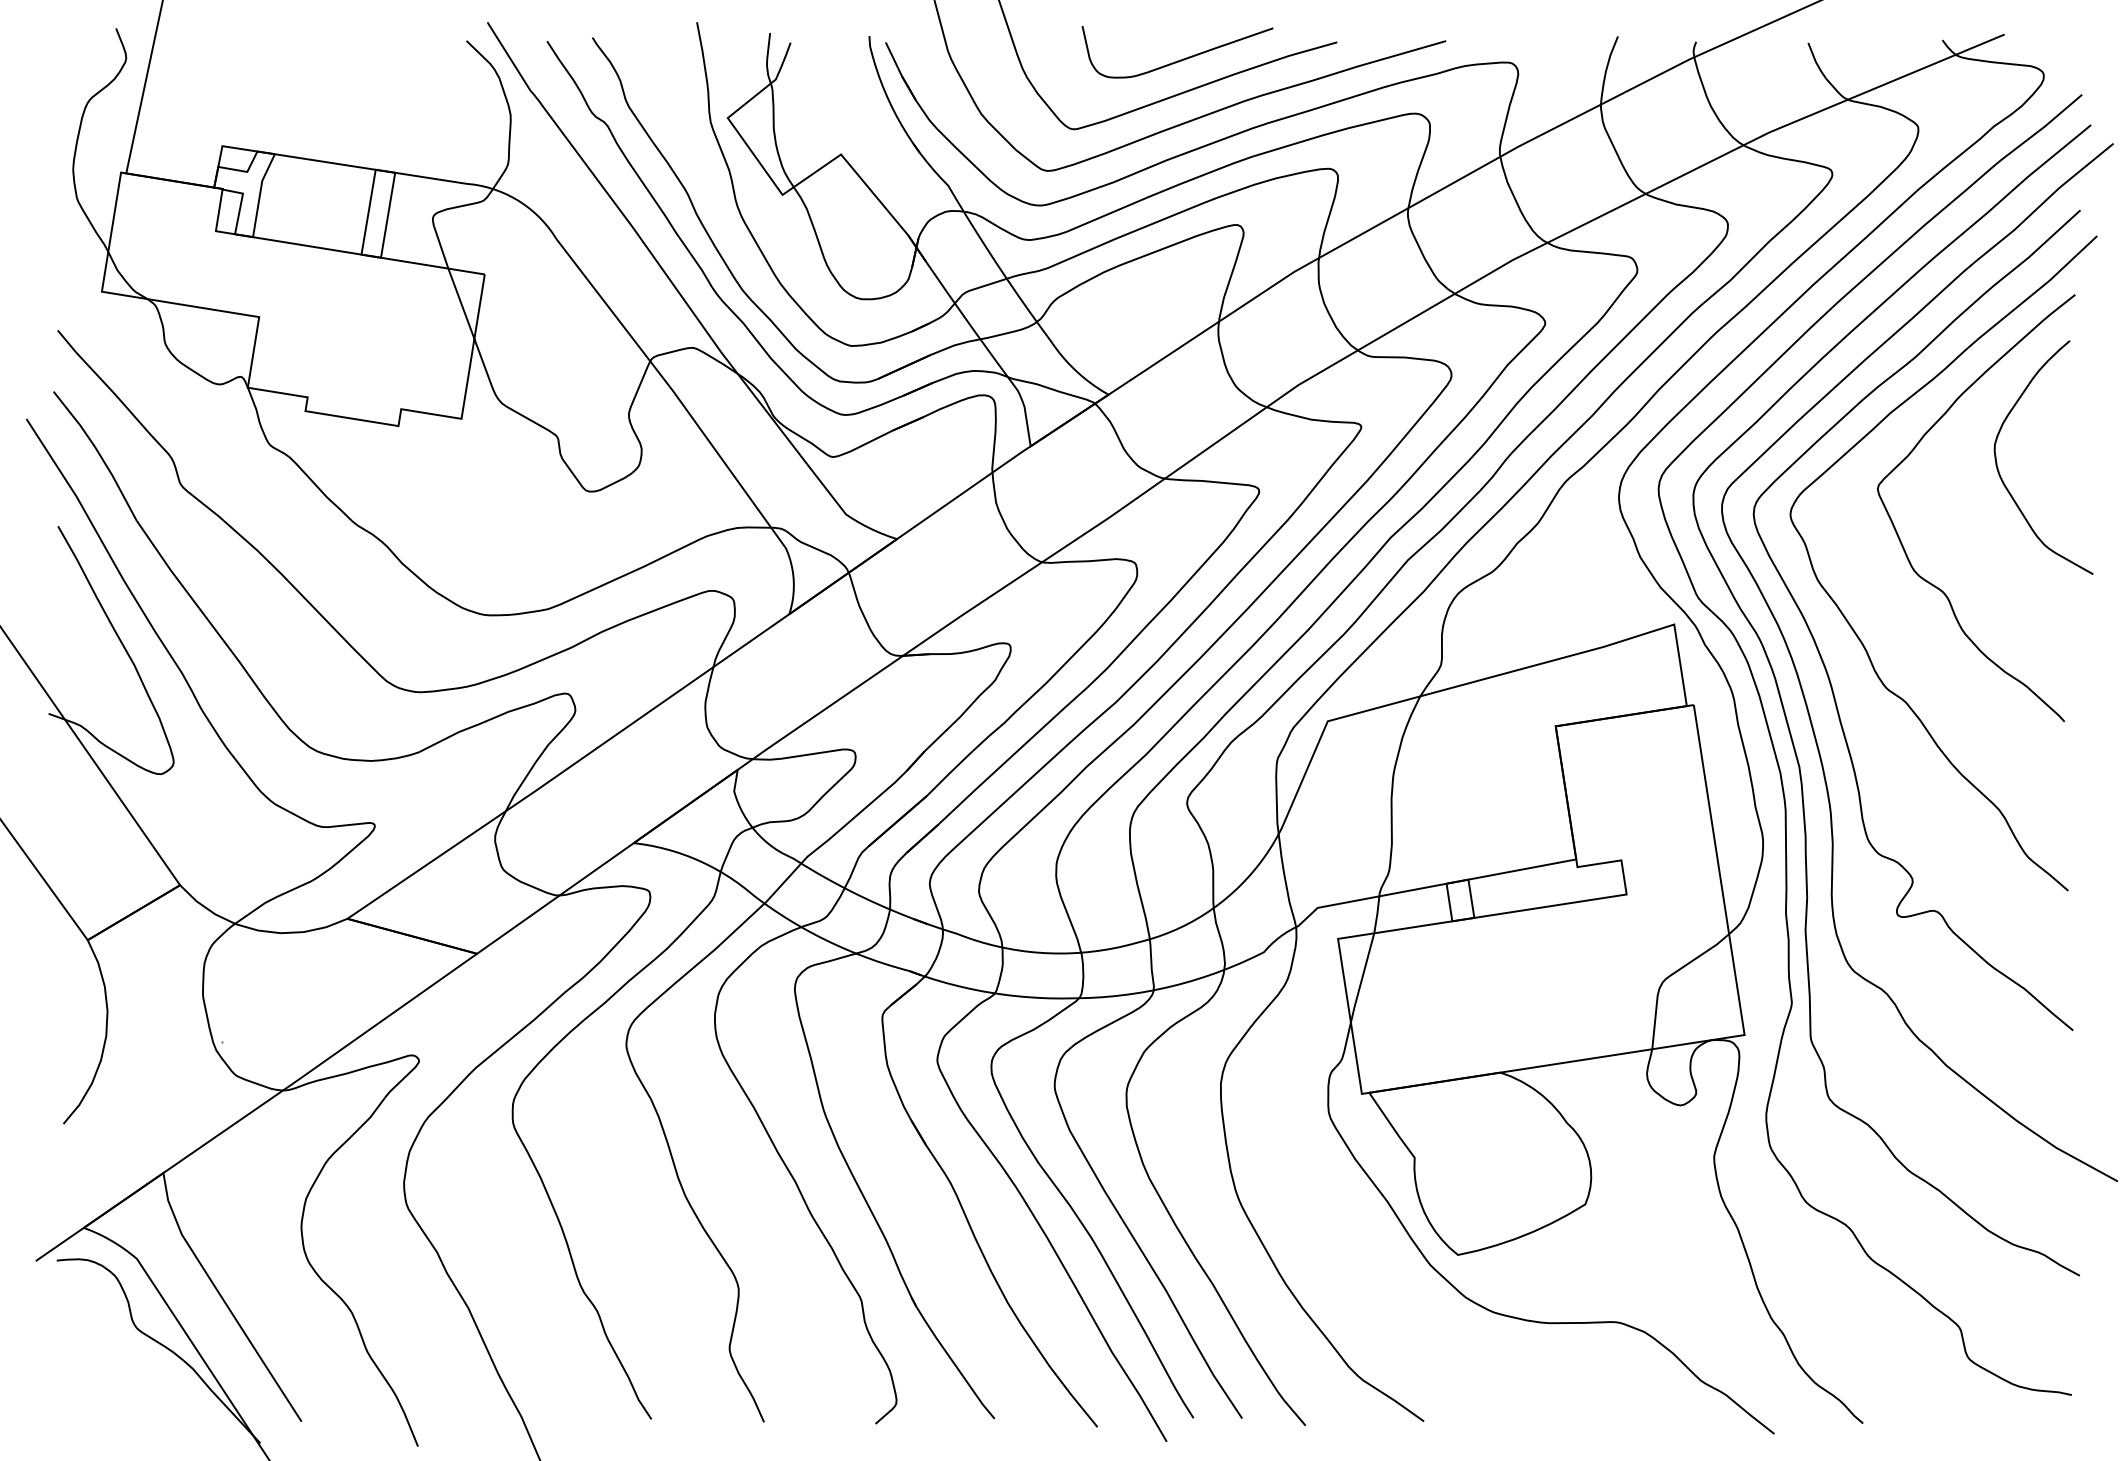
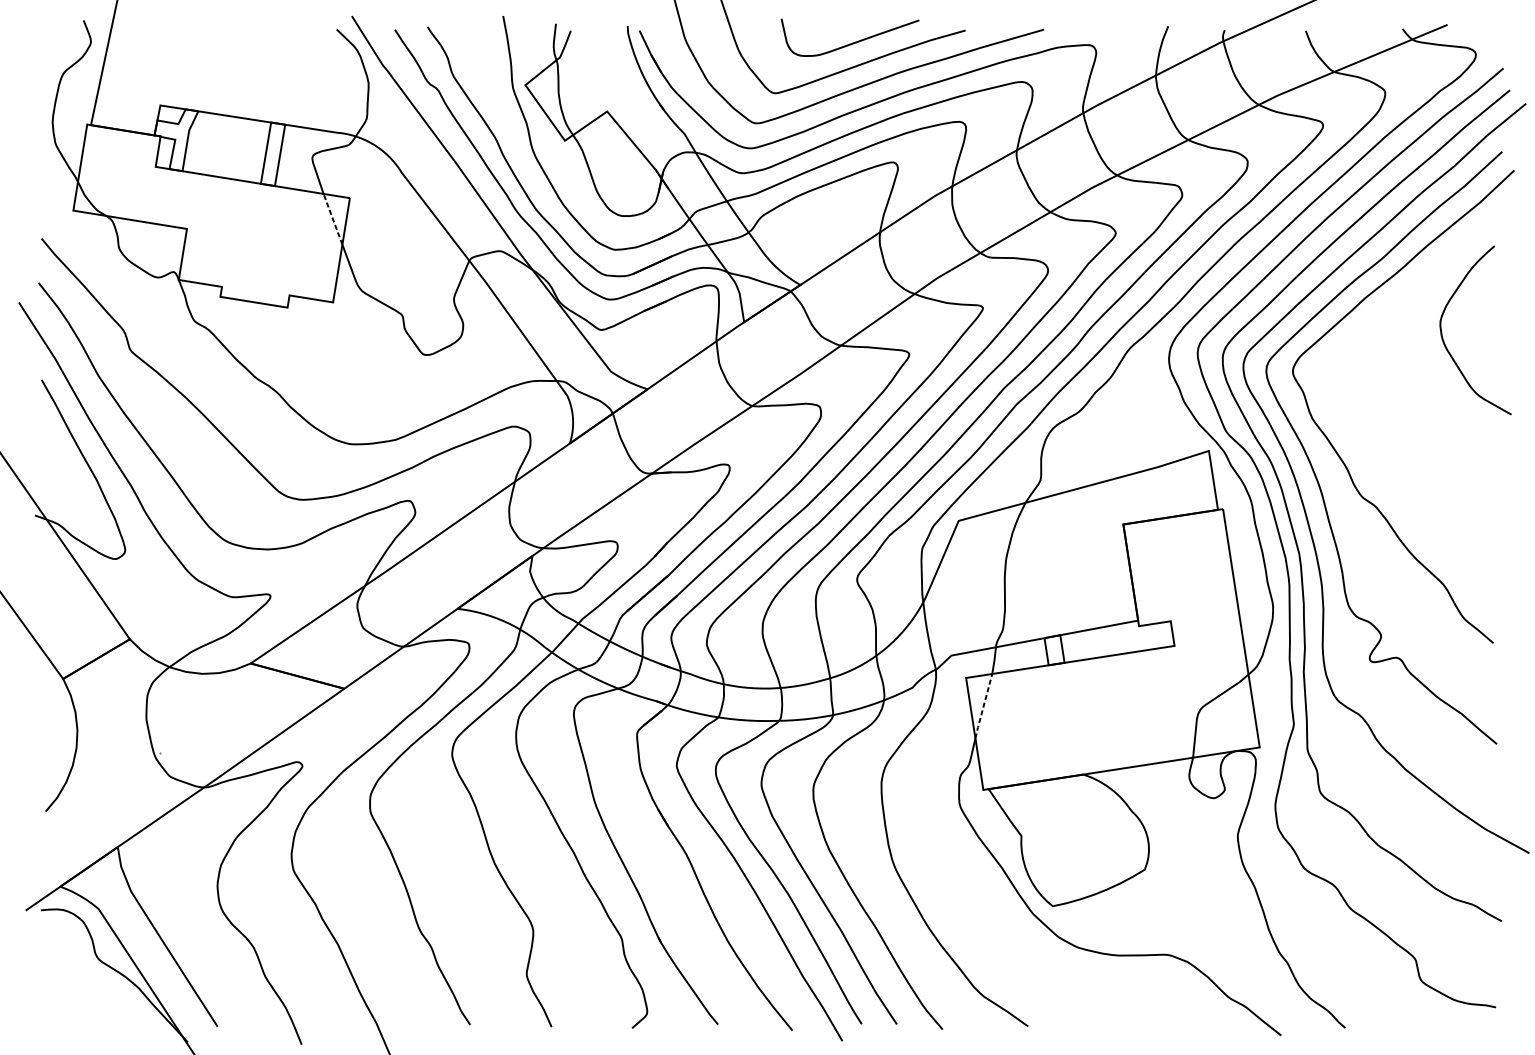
line: (461, 303) -> (333, 219), solid -> dashed
curve: (1900, 538) -> (1372, 388), removed
line: (1362, 978) -> (983, 706), solid -> dashed

